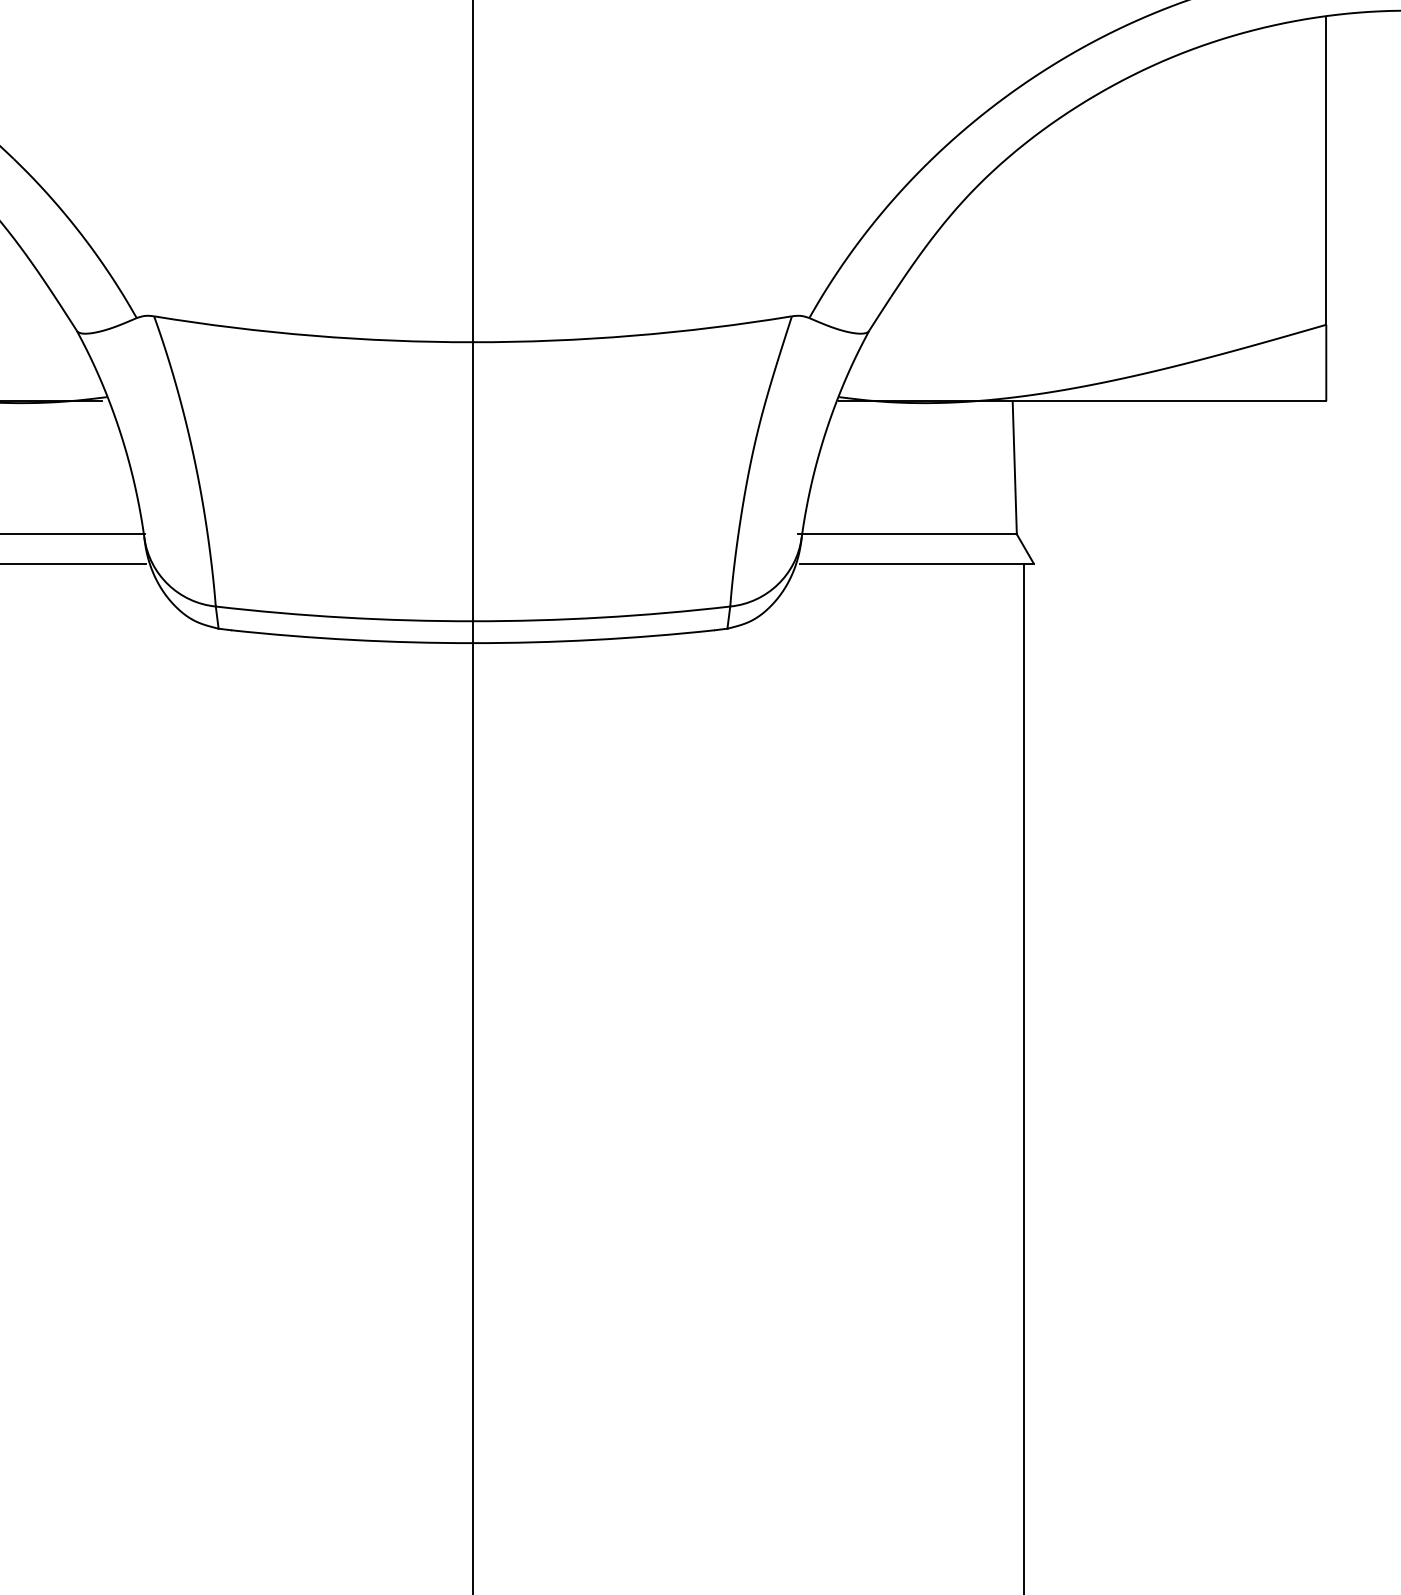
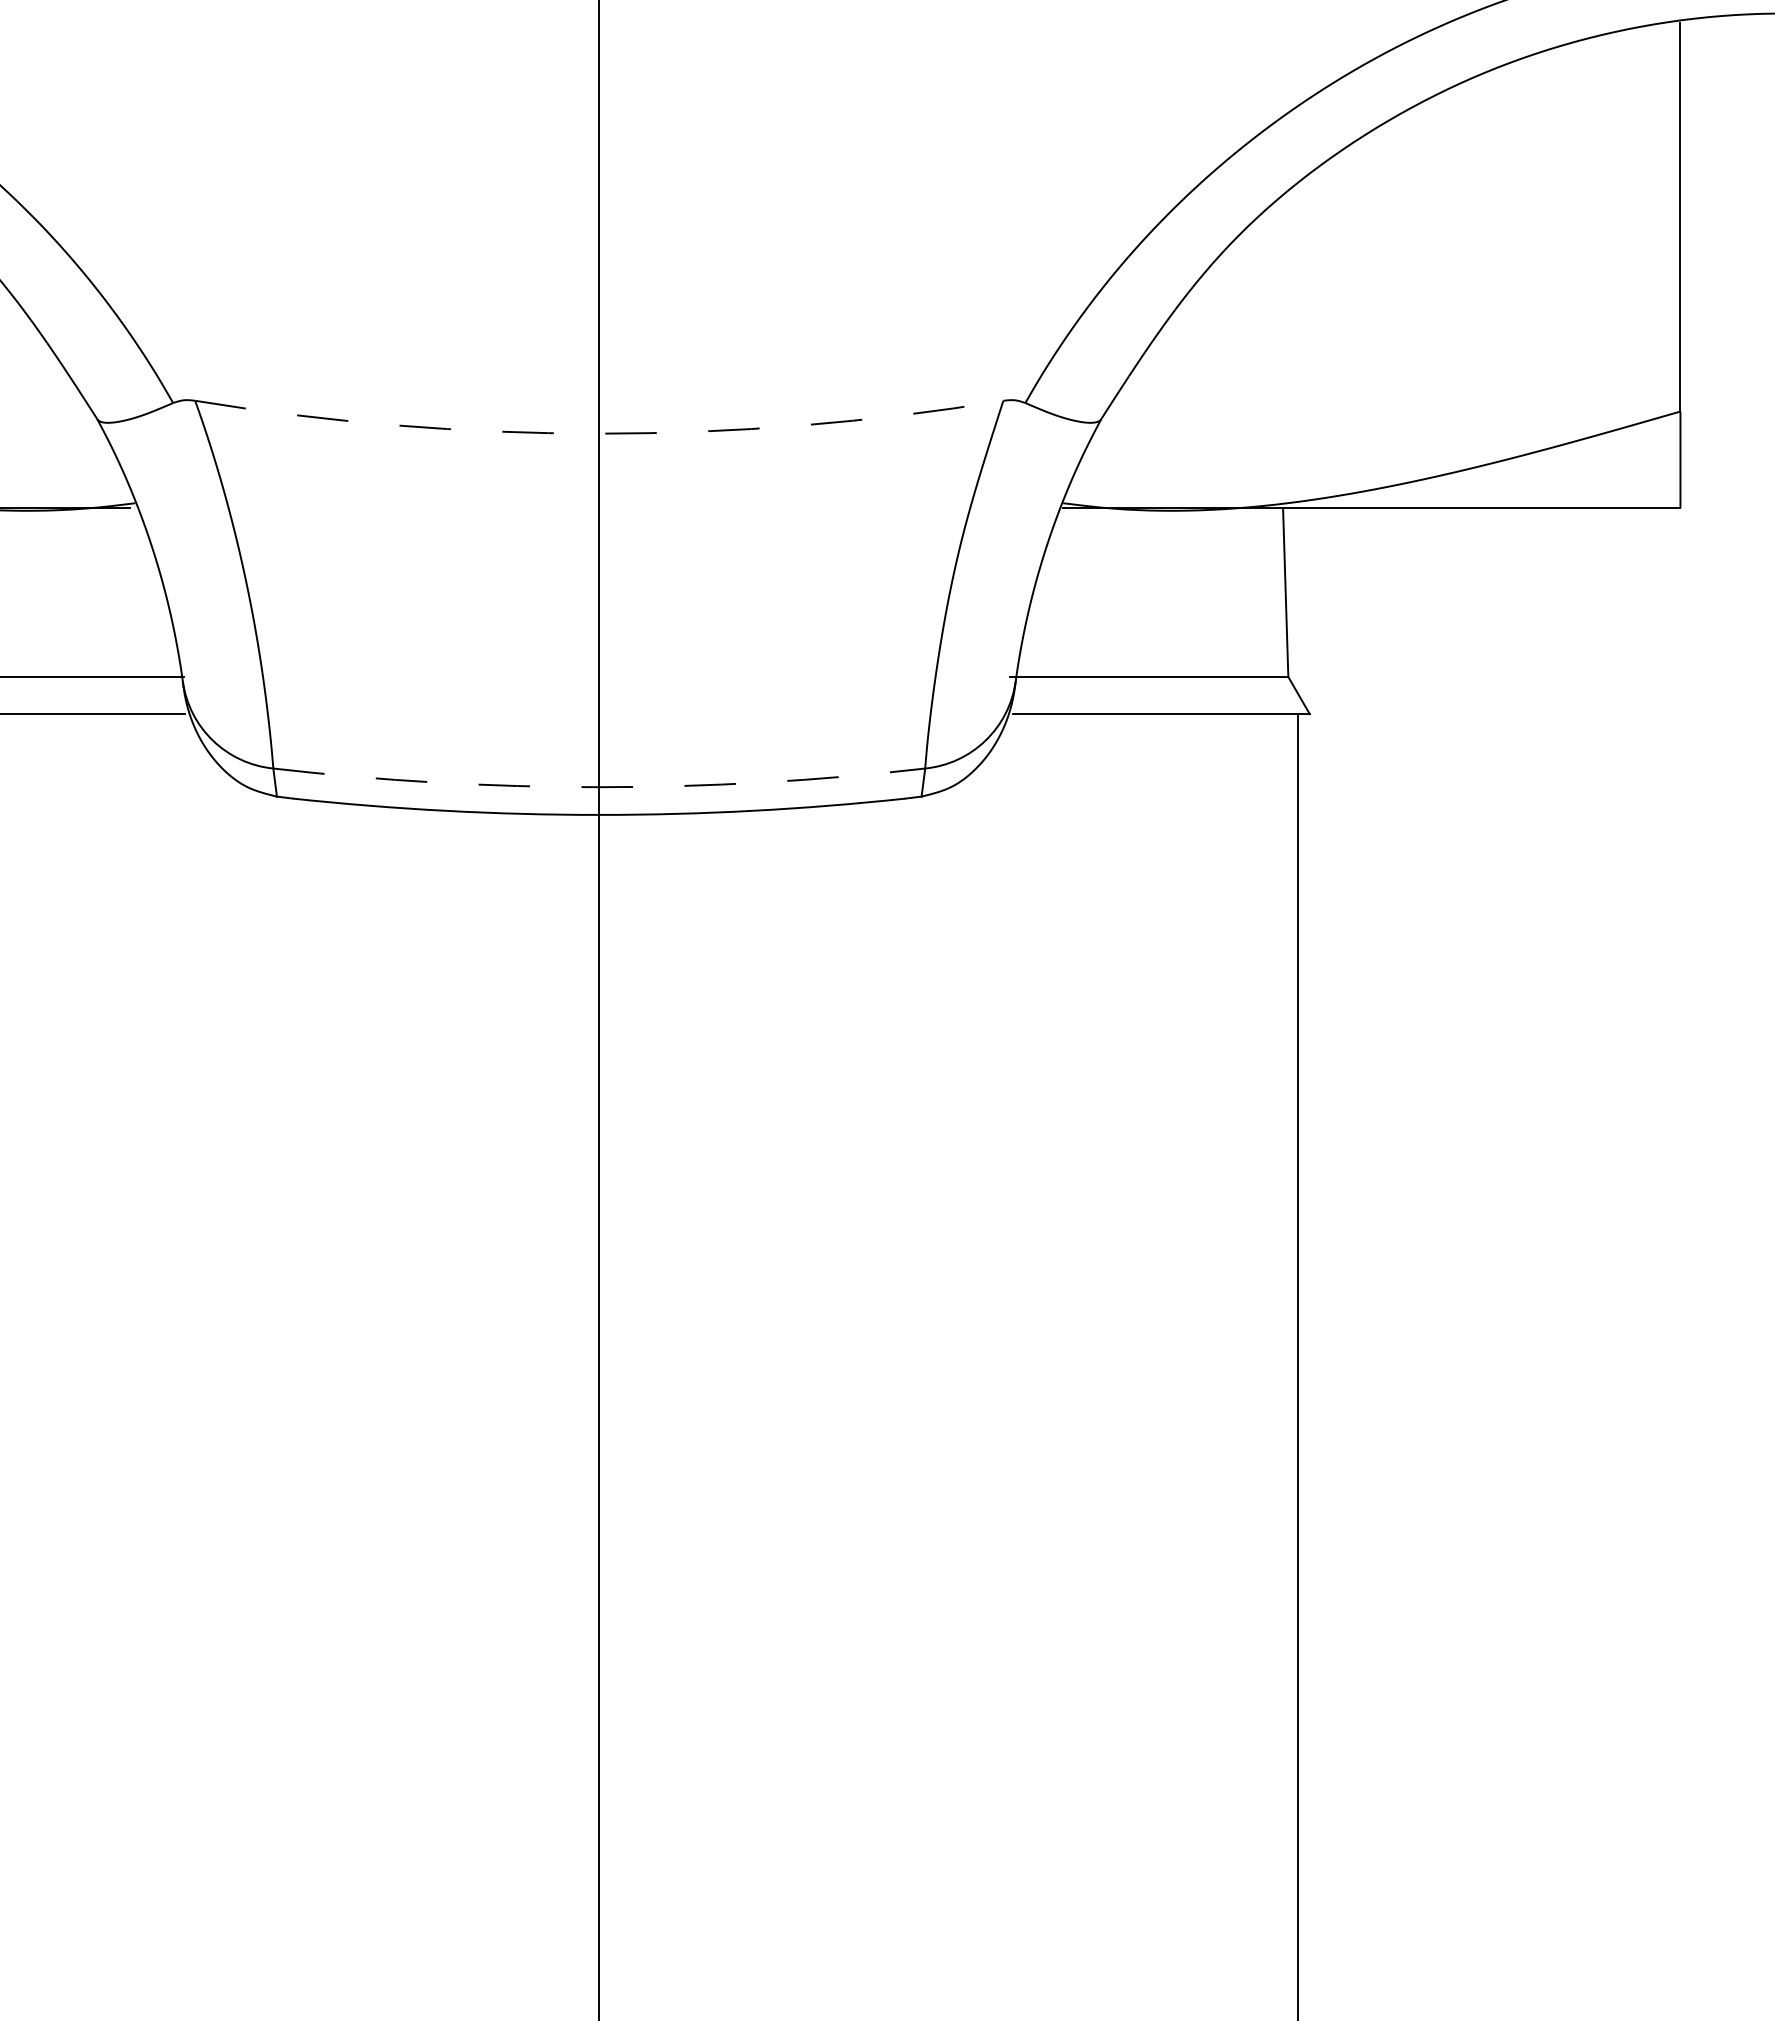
arc: (473, 342) -> (599, 433), solid -> dashed
arc: (473, 621) -> (599, 787), solid -> dashed

